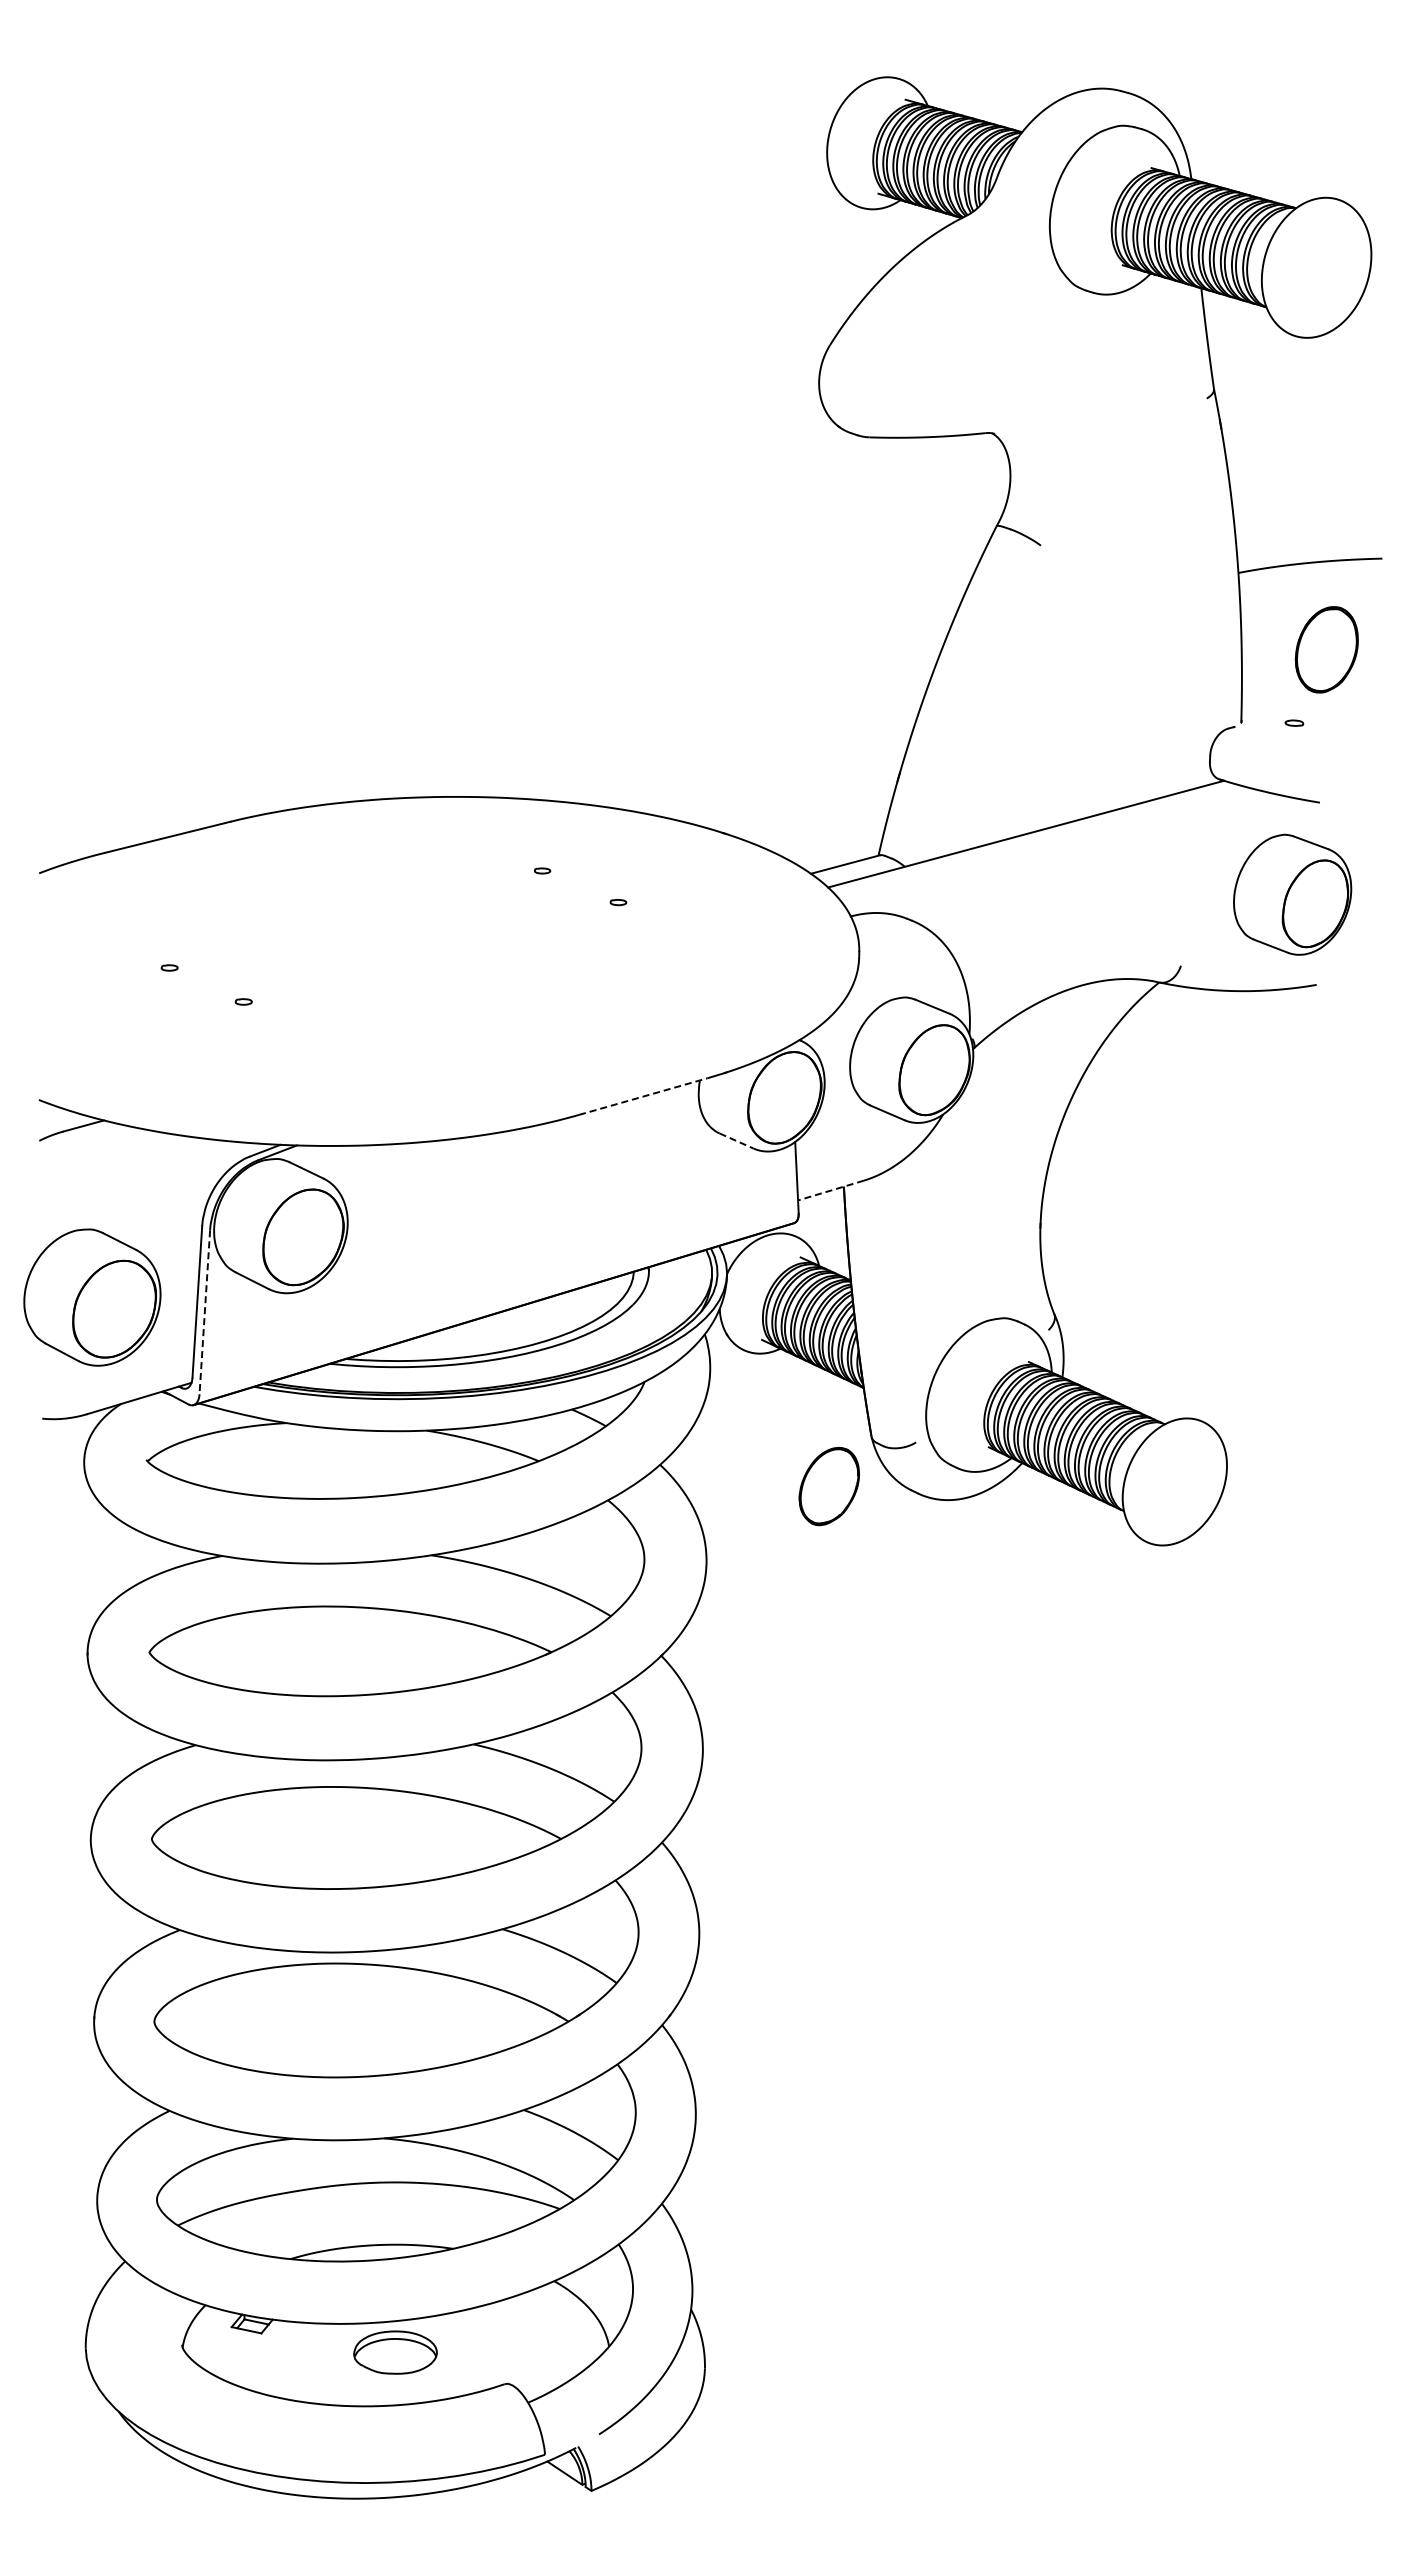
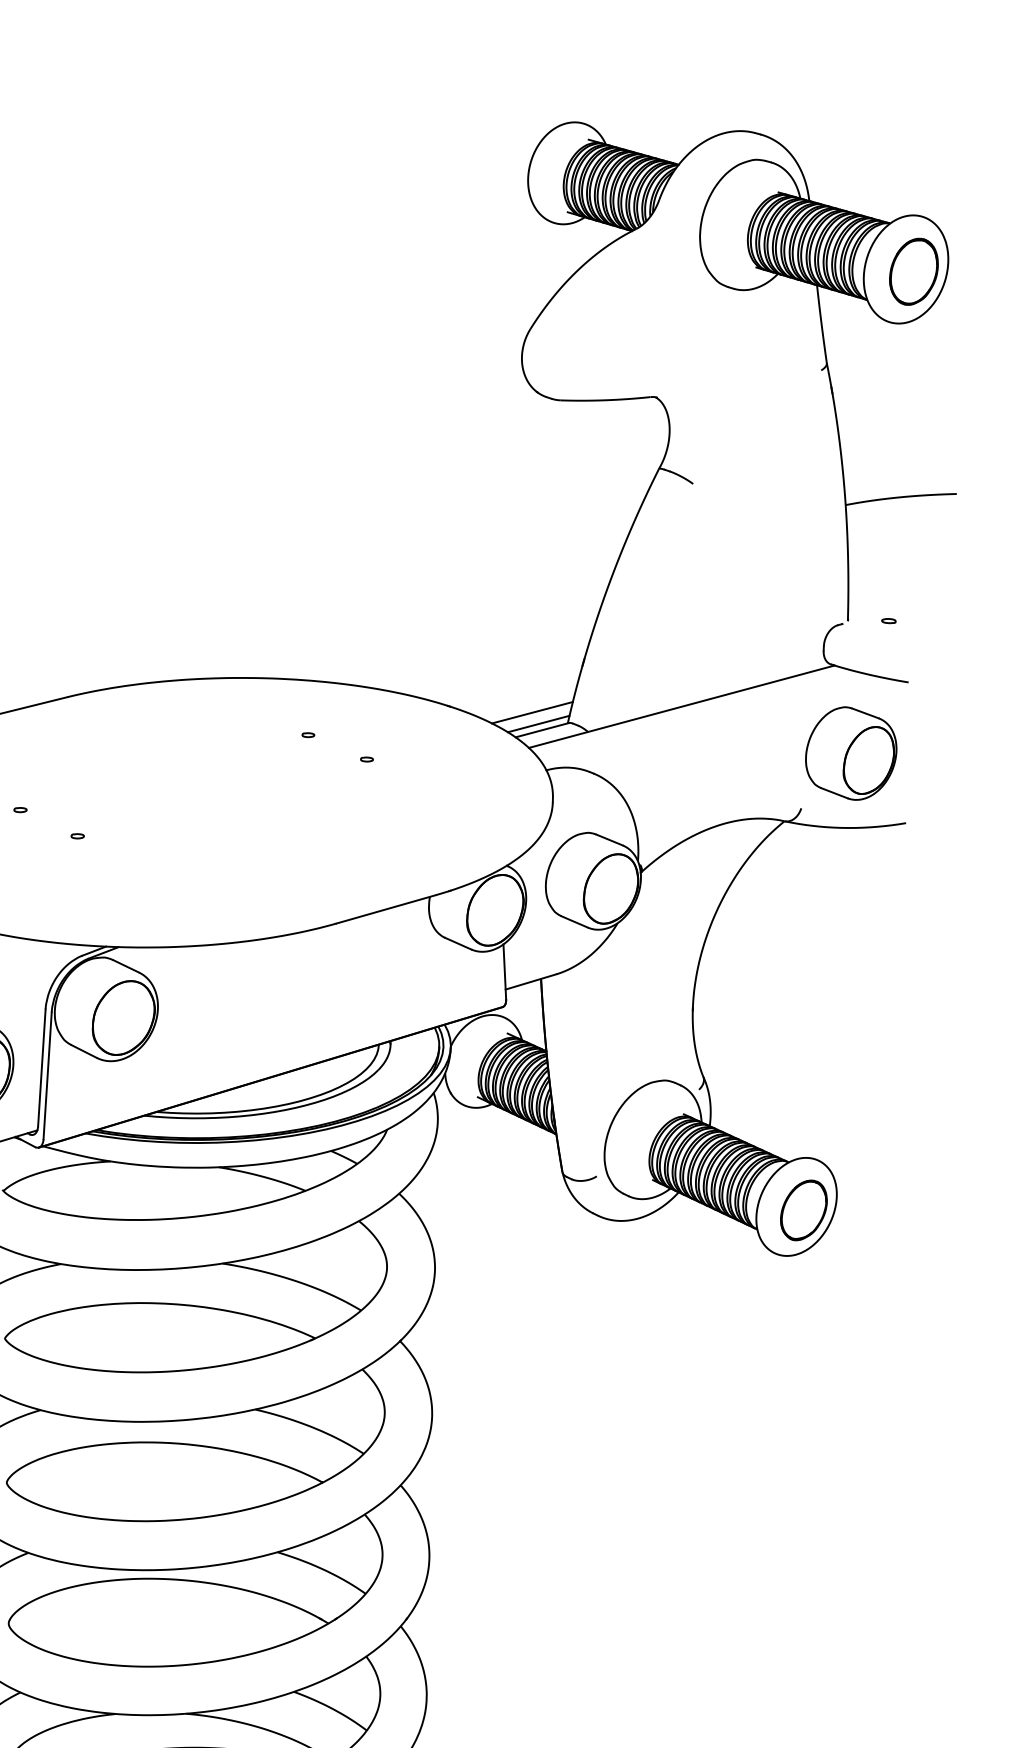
part: (1326, 649) -> (913, 271), moved
line: (832, 841) -> (532, 712), added
line: (840, 856) -> (538, 723), added
part: (1292, 894) -> (851, 753), moved
line: (643, 1096) -> (386, 909), dashed -> solid
line: (736, 1141) -> (458, 944), dashed -> solid
line: (830, 1190) -> (530, 981), dashed -> solid
line: (204, 1312) -> (47, 1076), dashed -> solid
part: (828, 1486) -> (803, 1210), moved

